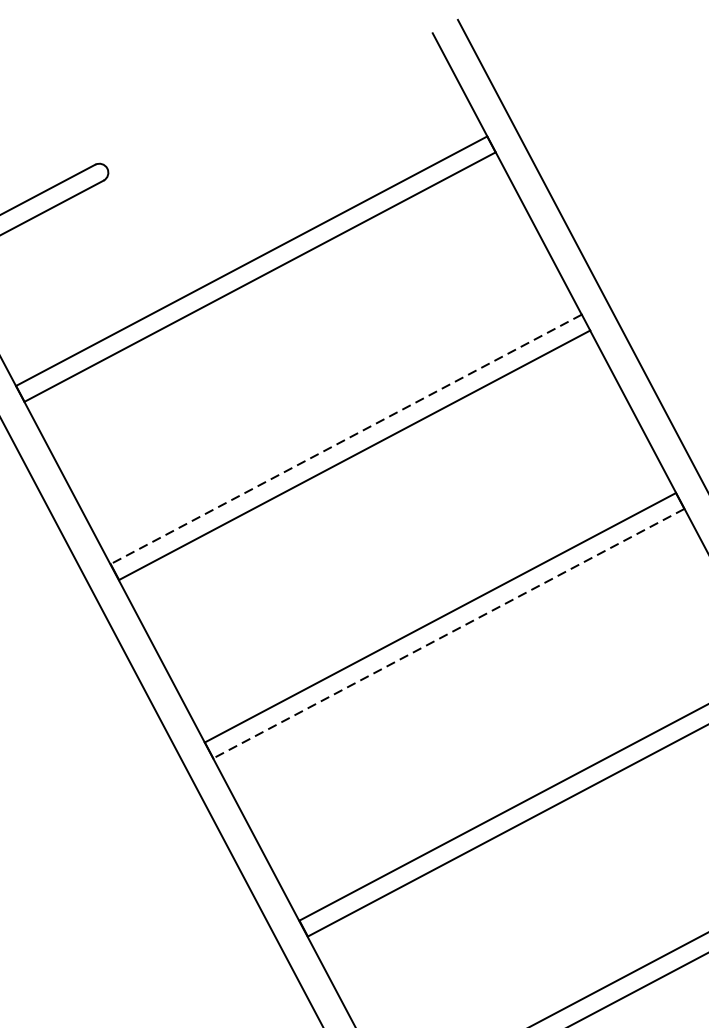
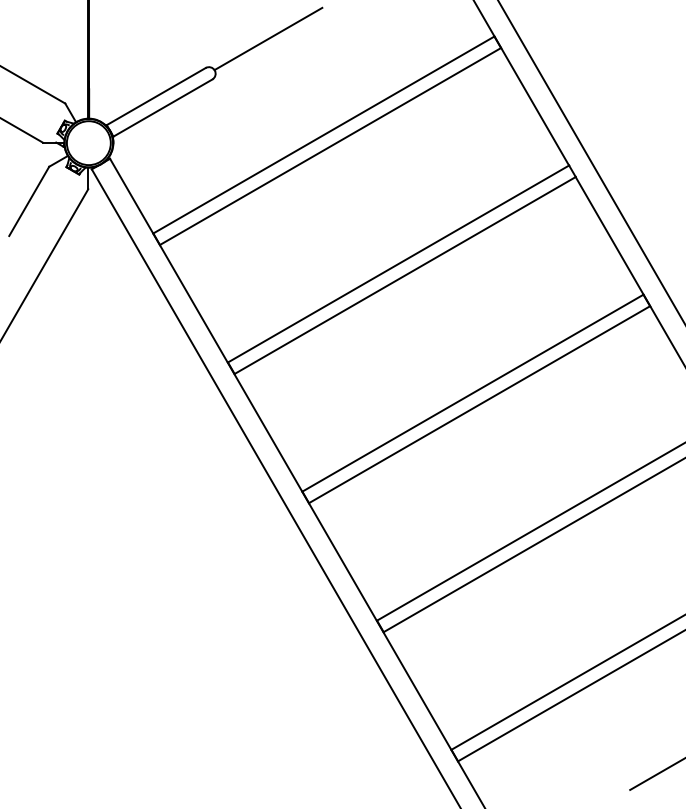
line: (181, 127) -> (268, 38), added
line: (346, 440) -> (398, 264), dashed -> solid
line: (448, 633) -> (479, 404), dashed -> solid

